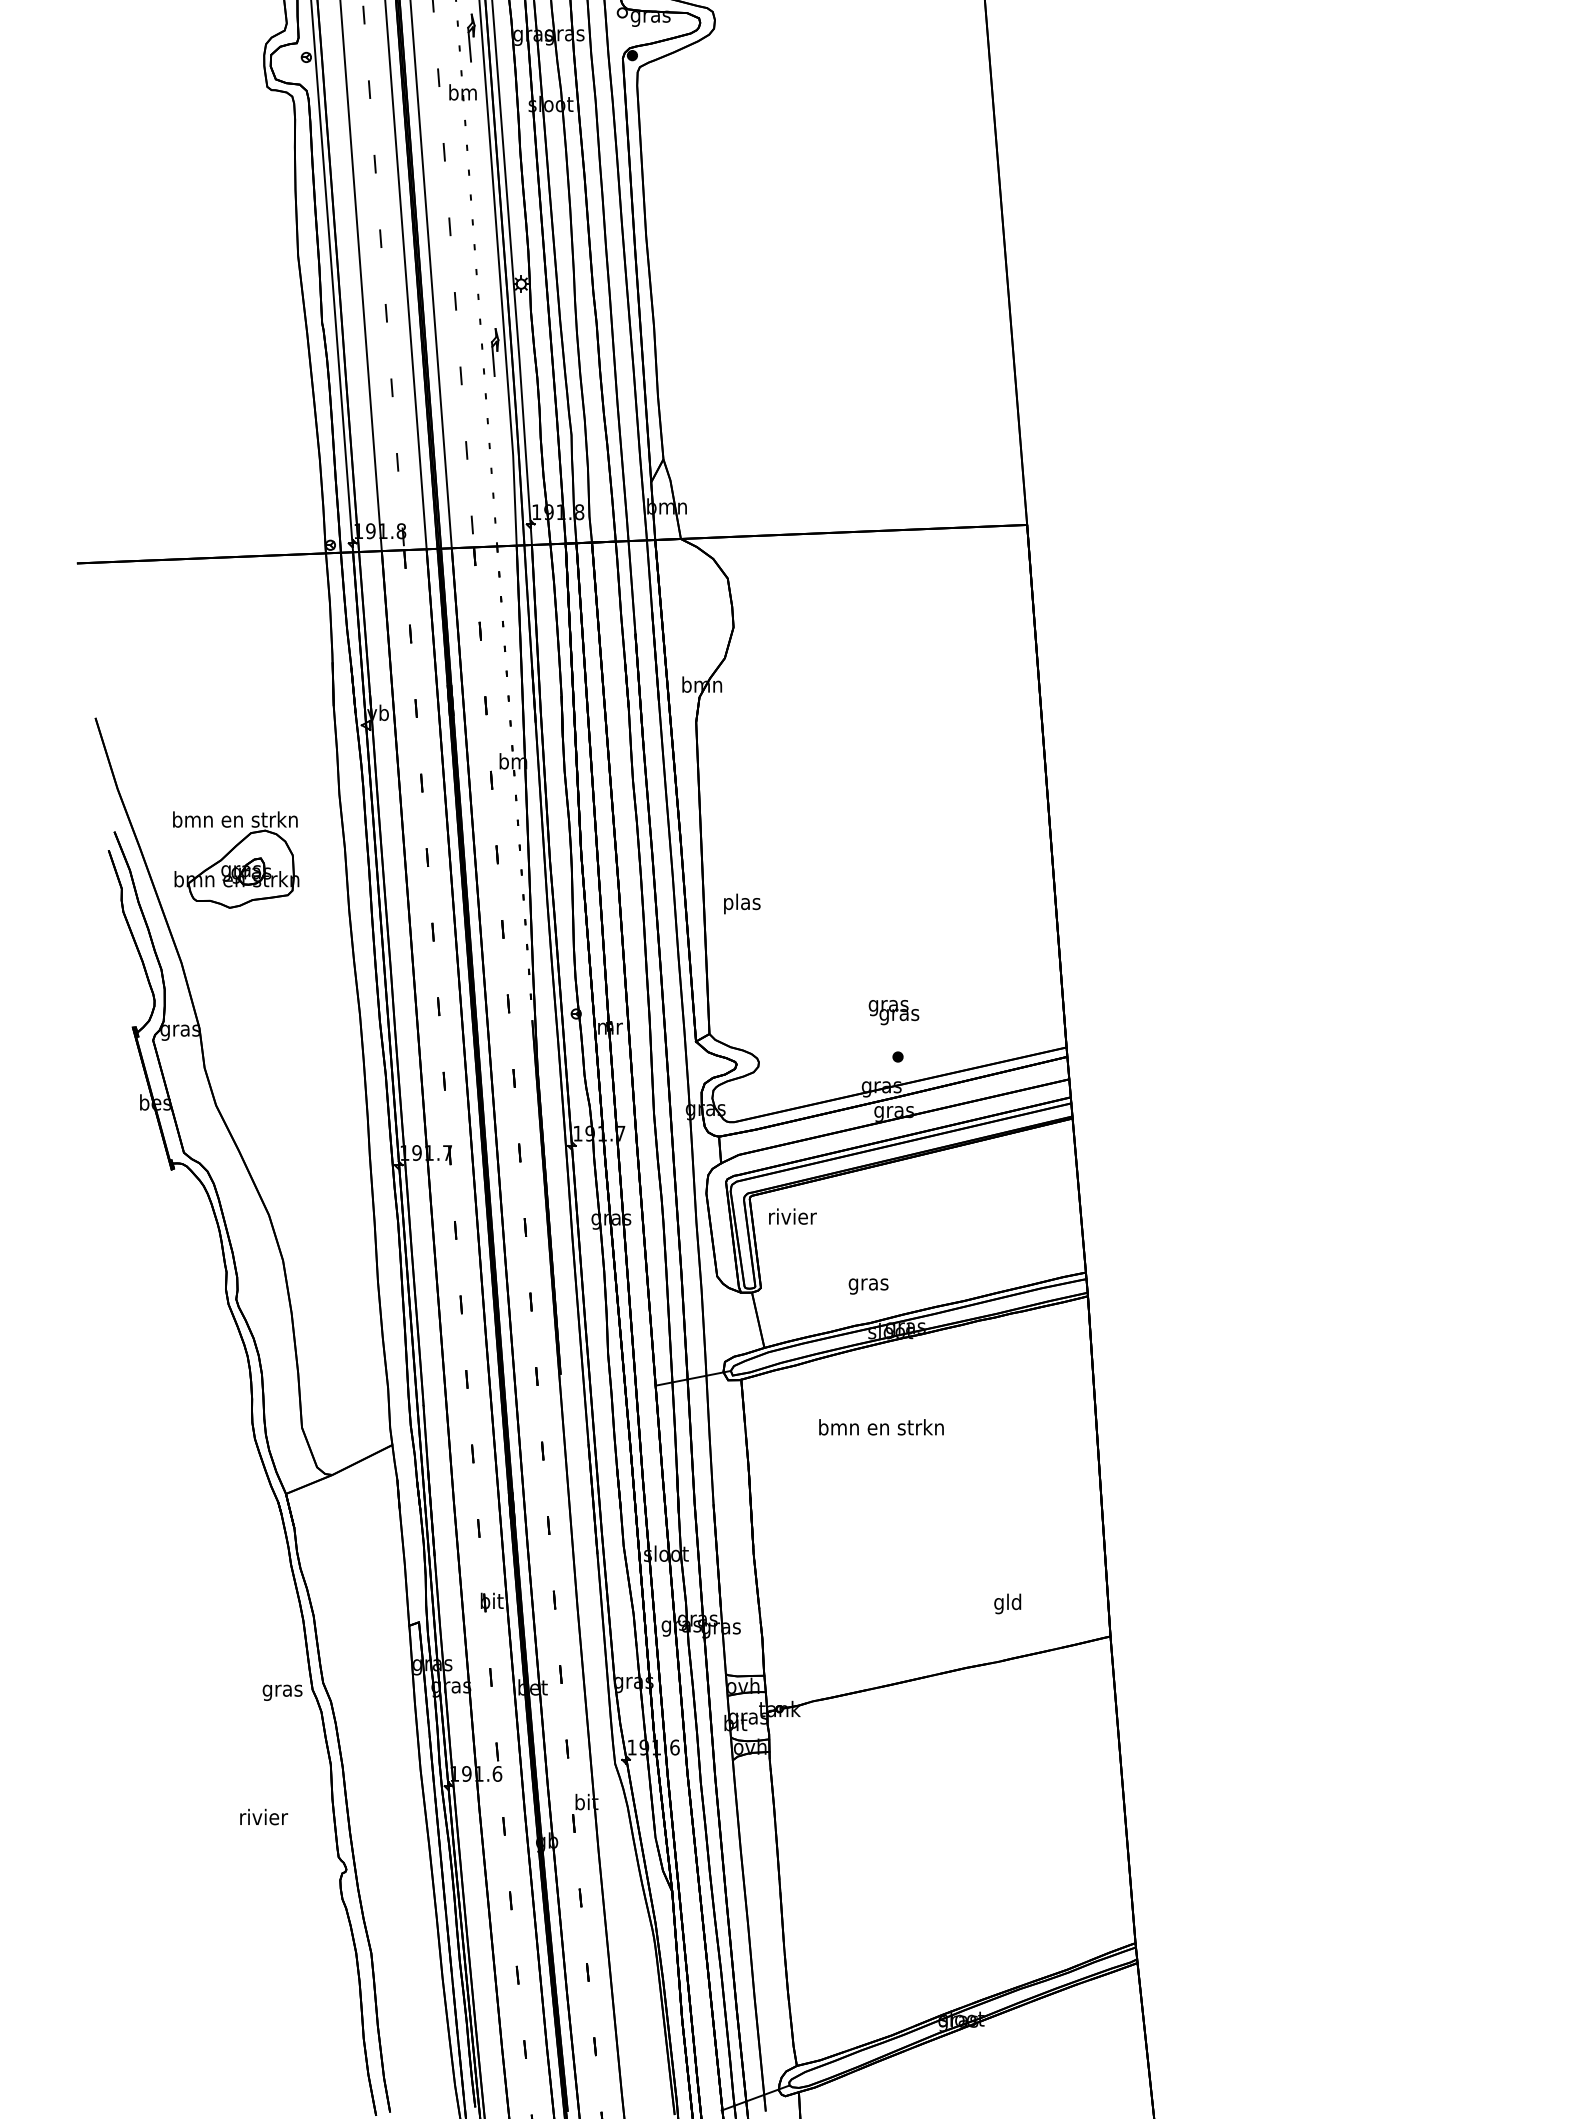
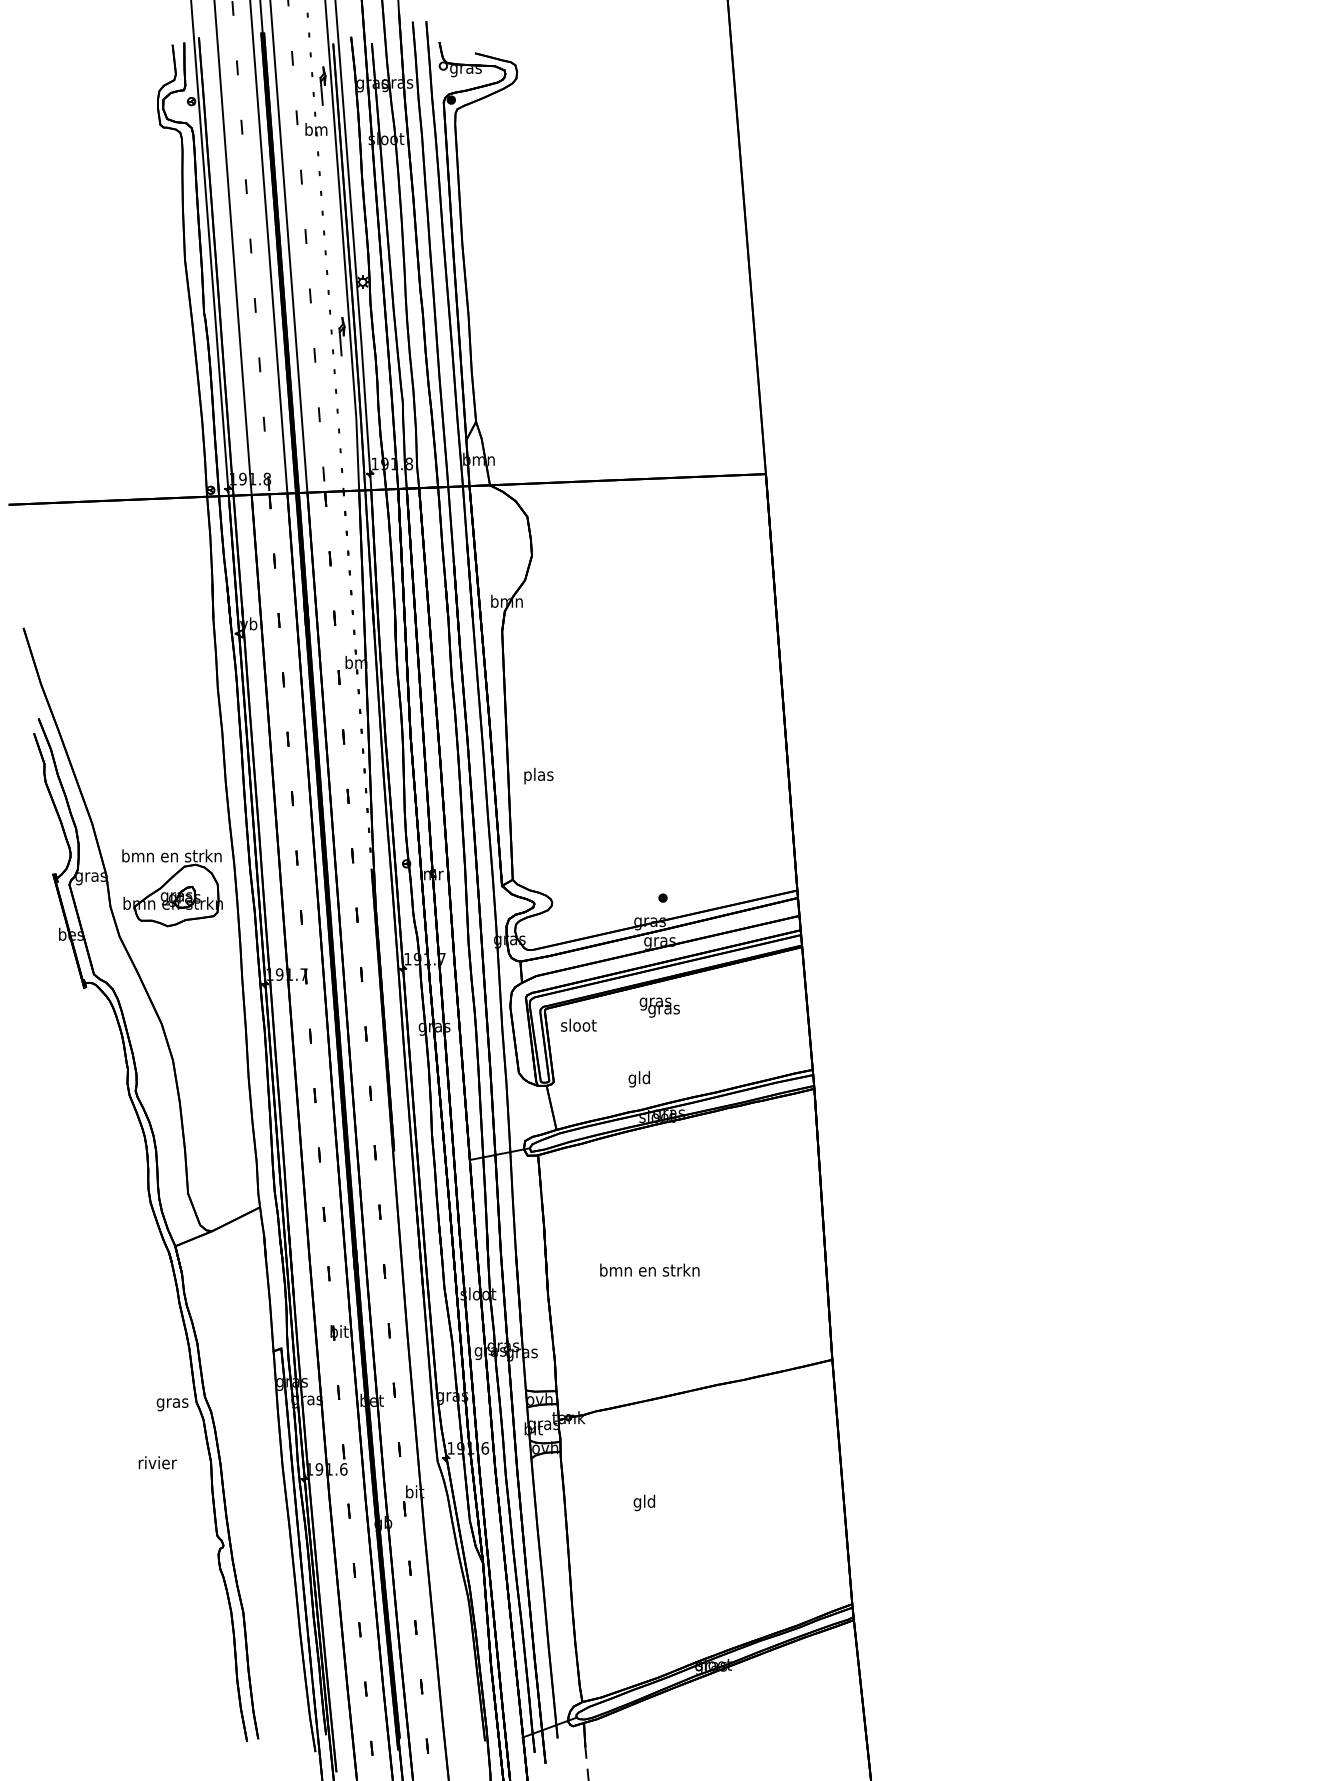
part: (236, 860) -> (172, 888), moved
text: (893, 1012) -> (659, 1007), moved
text: (793, 1215) -> (579, 1024), rivier -> sloot
text: (868, 1284) -> (639, 1079), gras -> gld
text: (881, 1426) -> (649, 1269), moved
text: (1007, 1603) -> (644, 1502), moved
text: (263, 1816) -> (157, 1462), moved

